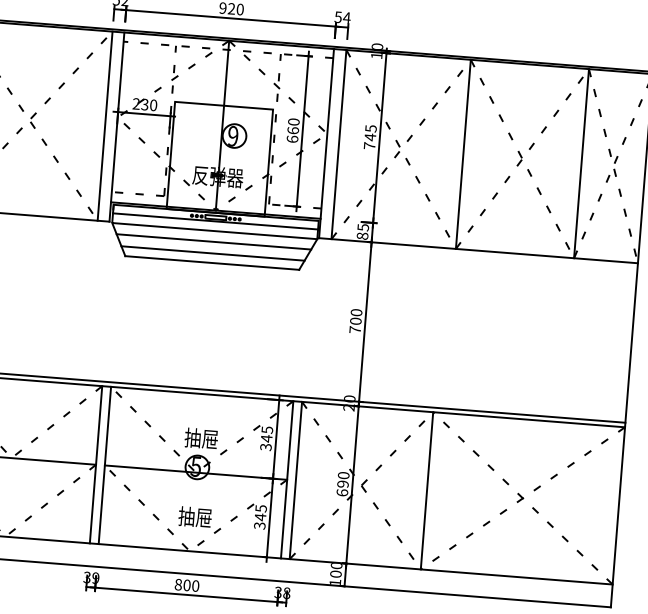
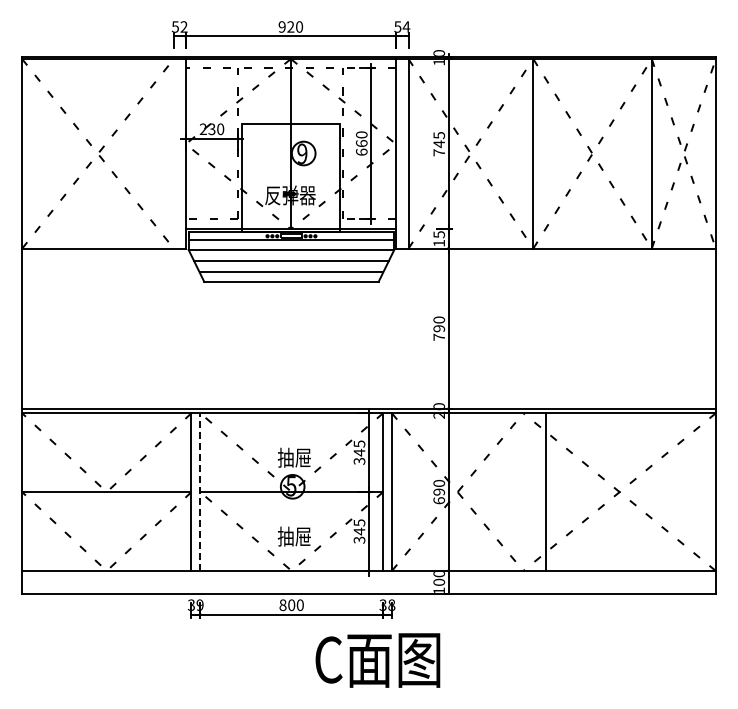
line: (104, 125) -> (173, 153), removed
text: (362, 235) -> (439, 242), 85 -> 15
text: (355, 321) -> (438, 328), 700 -> 790
line: (105, 465) -> (200, 492), solid -> dashed
line: (427, 490) -> (546, 491), moved

